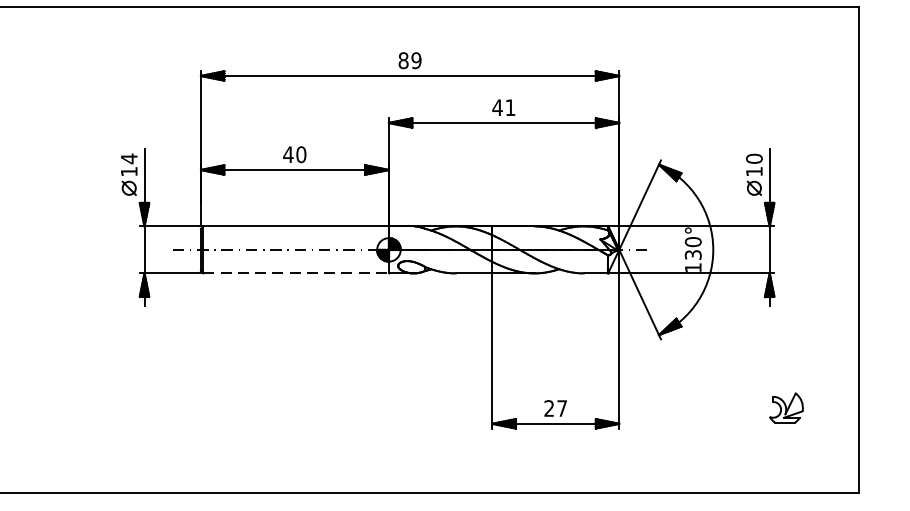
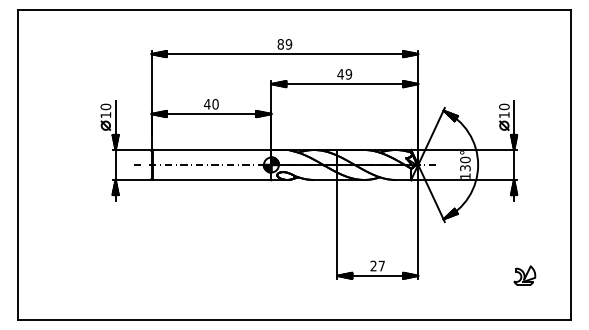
text: (509, 107) -> (348, 74), 41 -> 49
text: (128, 158) -> (105, 106), 14 -> 10
line: (296, 272) -> (212, 179), dashed -> solid
part: (786, 407) -> (524, 275), moved

